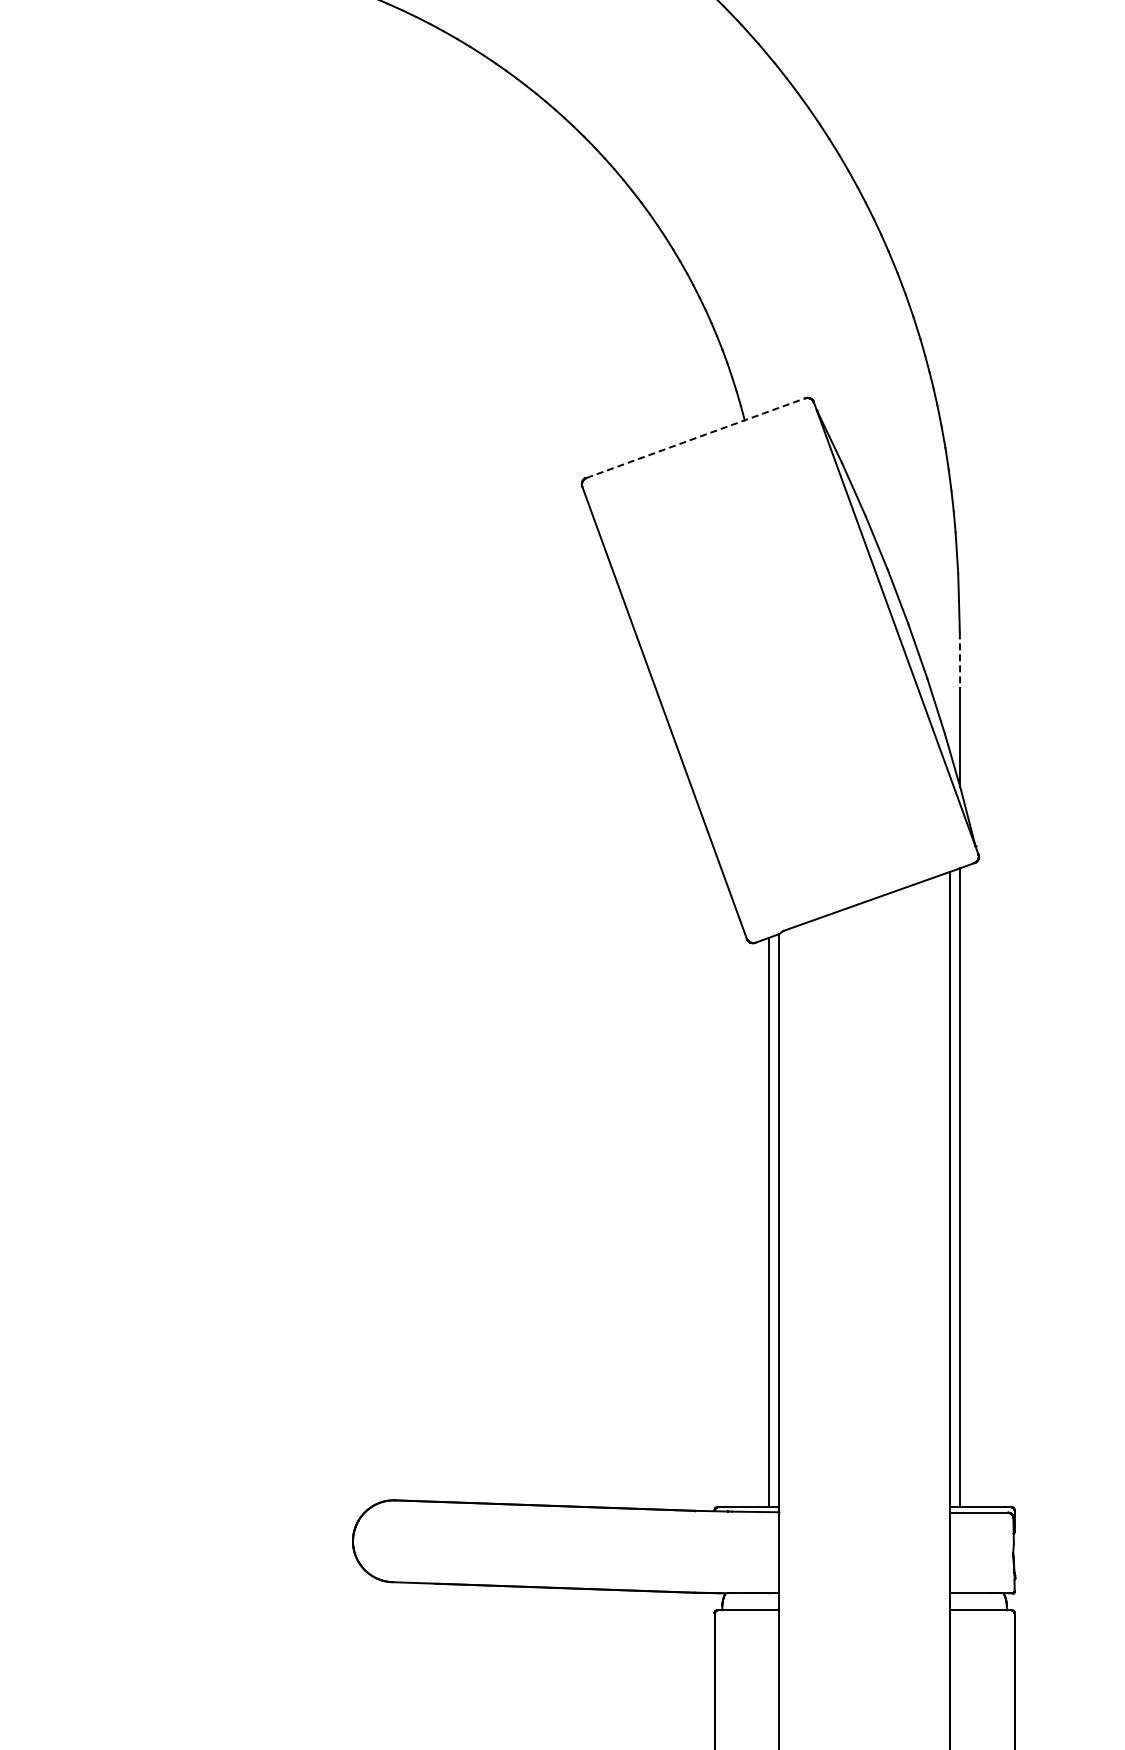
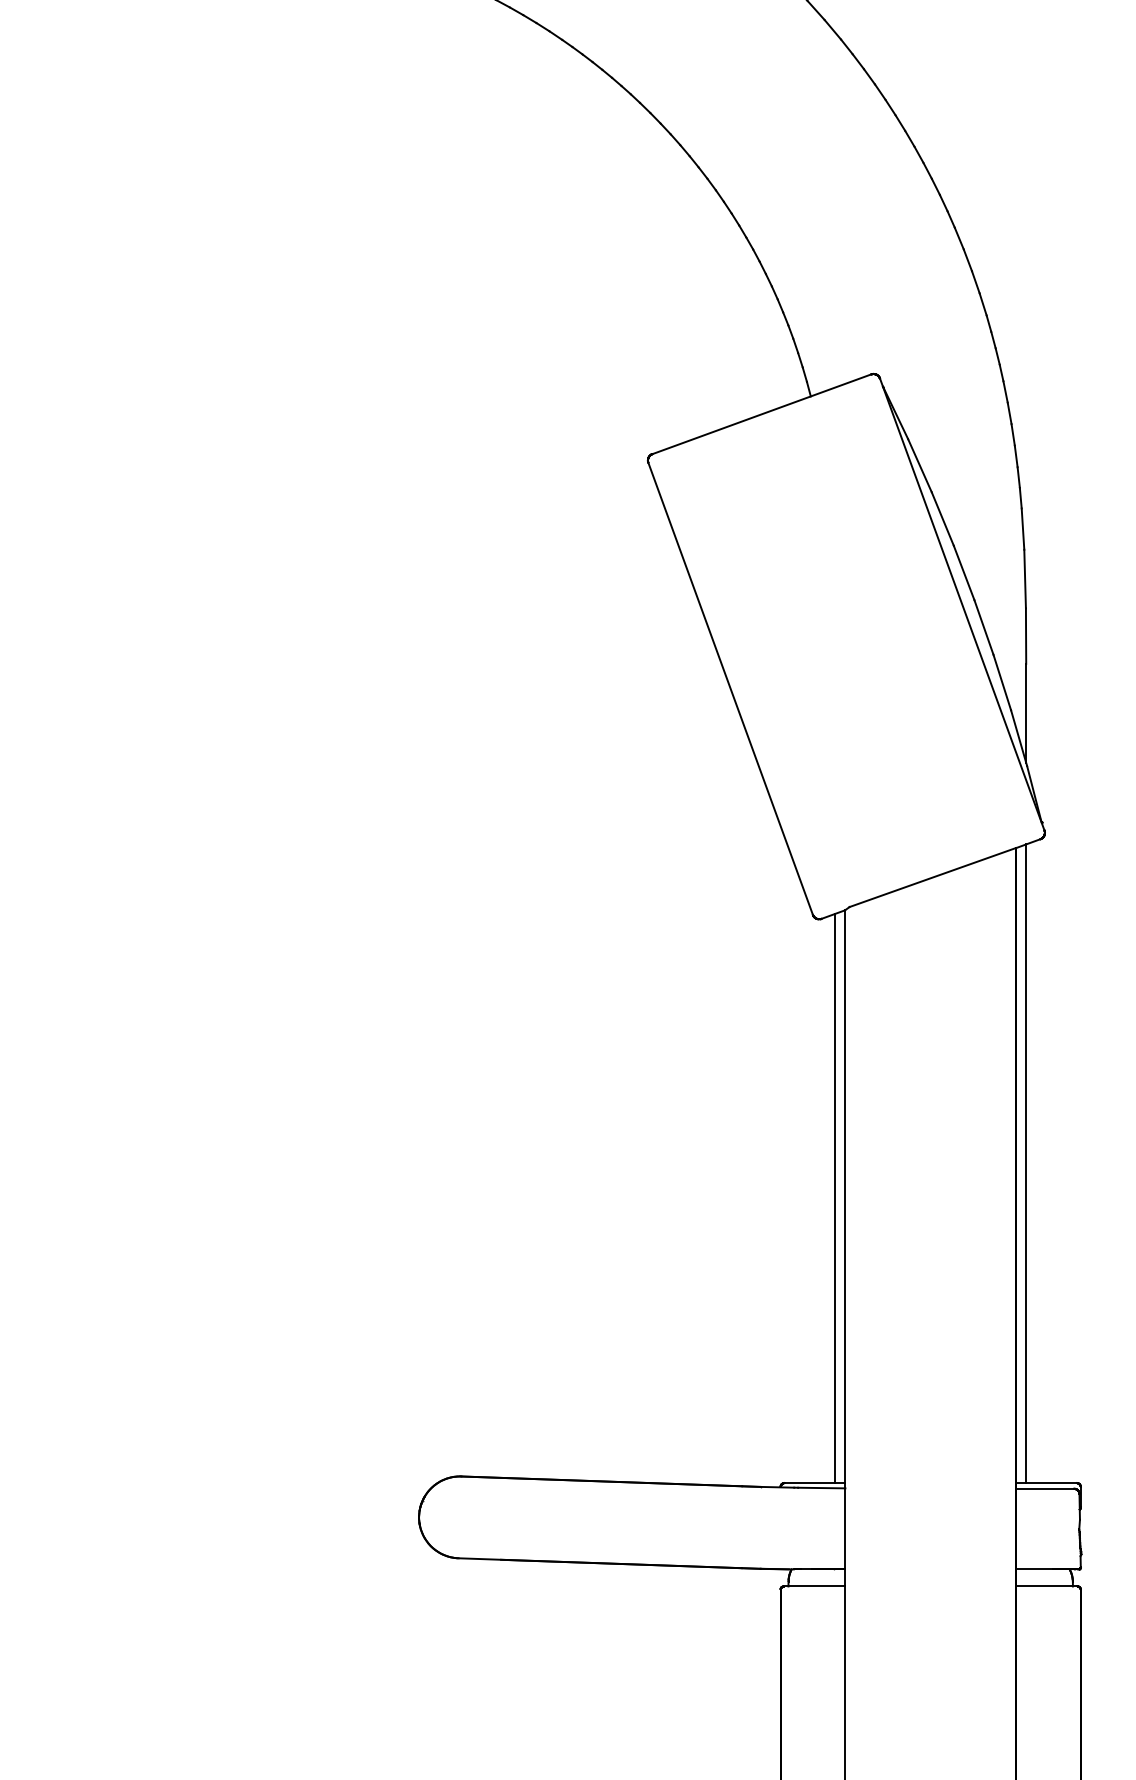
line: (696, 438) -> (762, 414), dashed -> solid
line: (960, 660) -> (1026, 636), dashed -> solid

